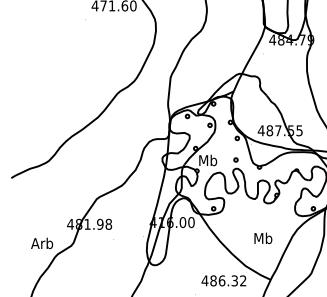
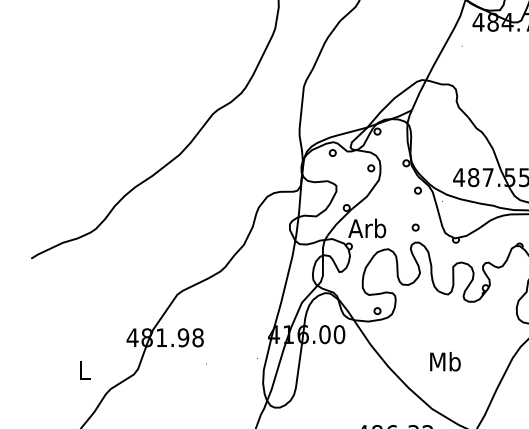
text: (207, 160) -> (366, 228), Mb -> Arb
text: (263, 237) -> (445, 360), moved
text: (42, 243) -> (84, 370), Arb -> L

